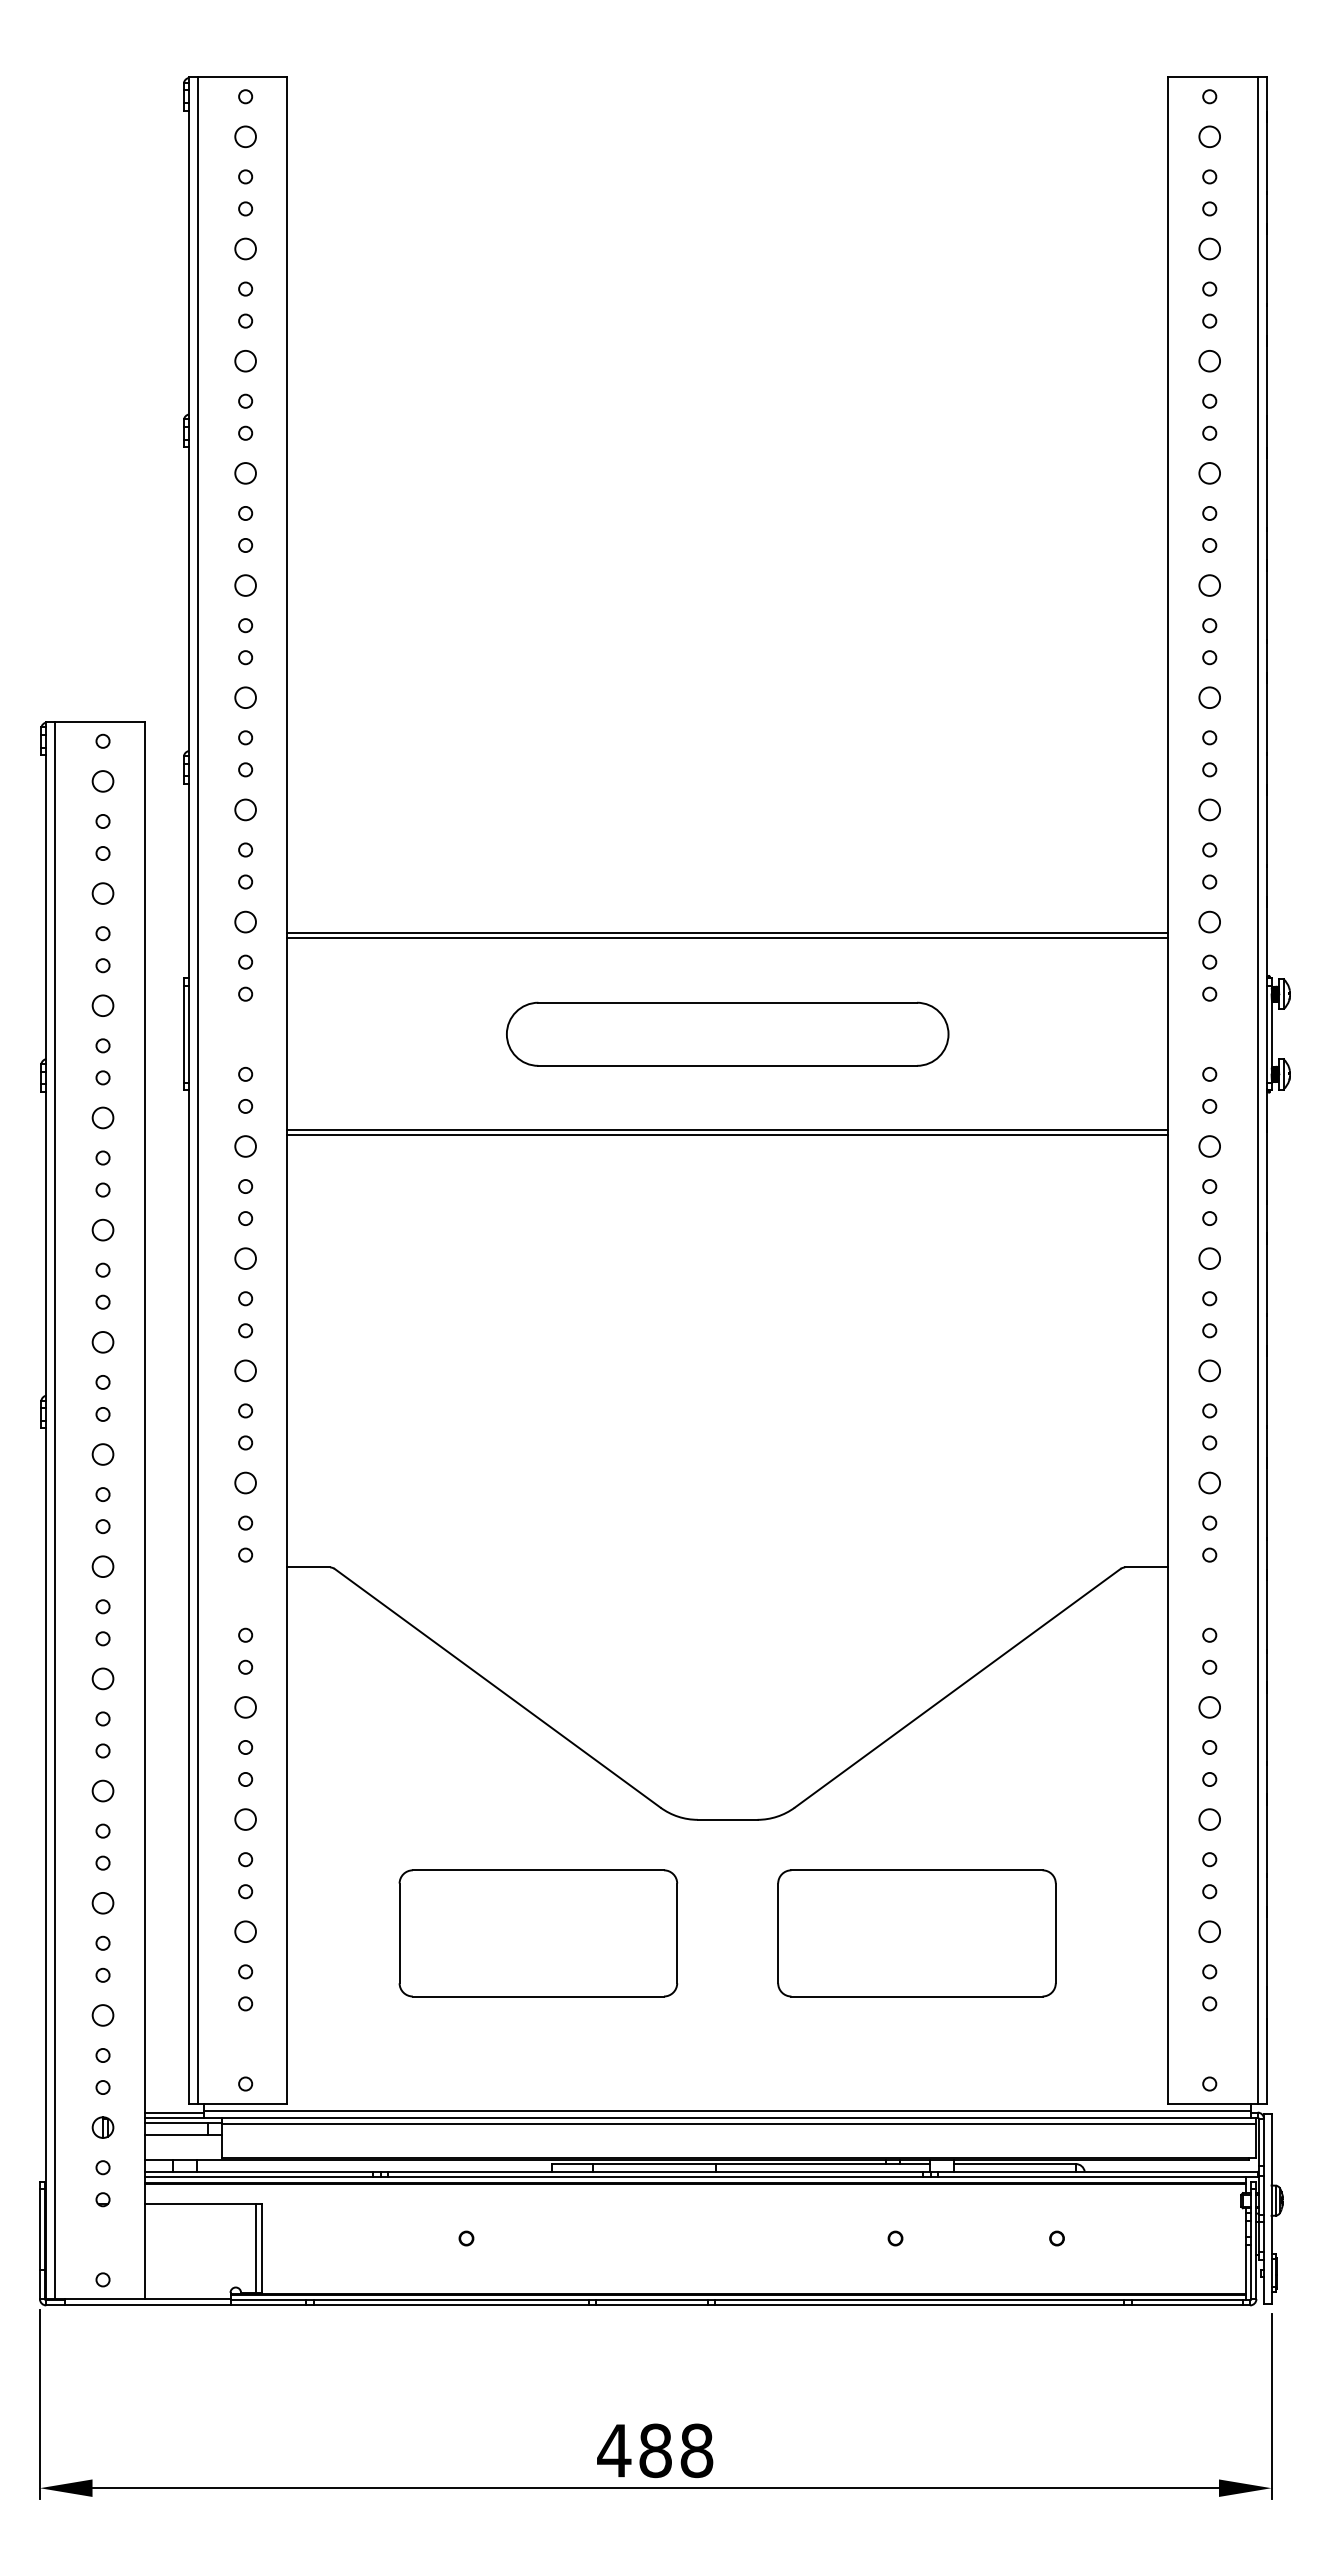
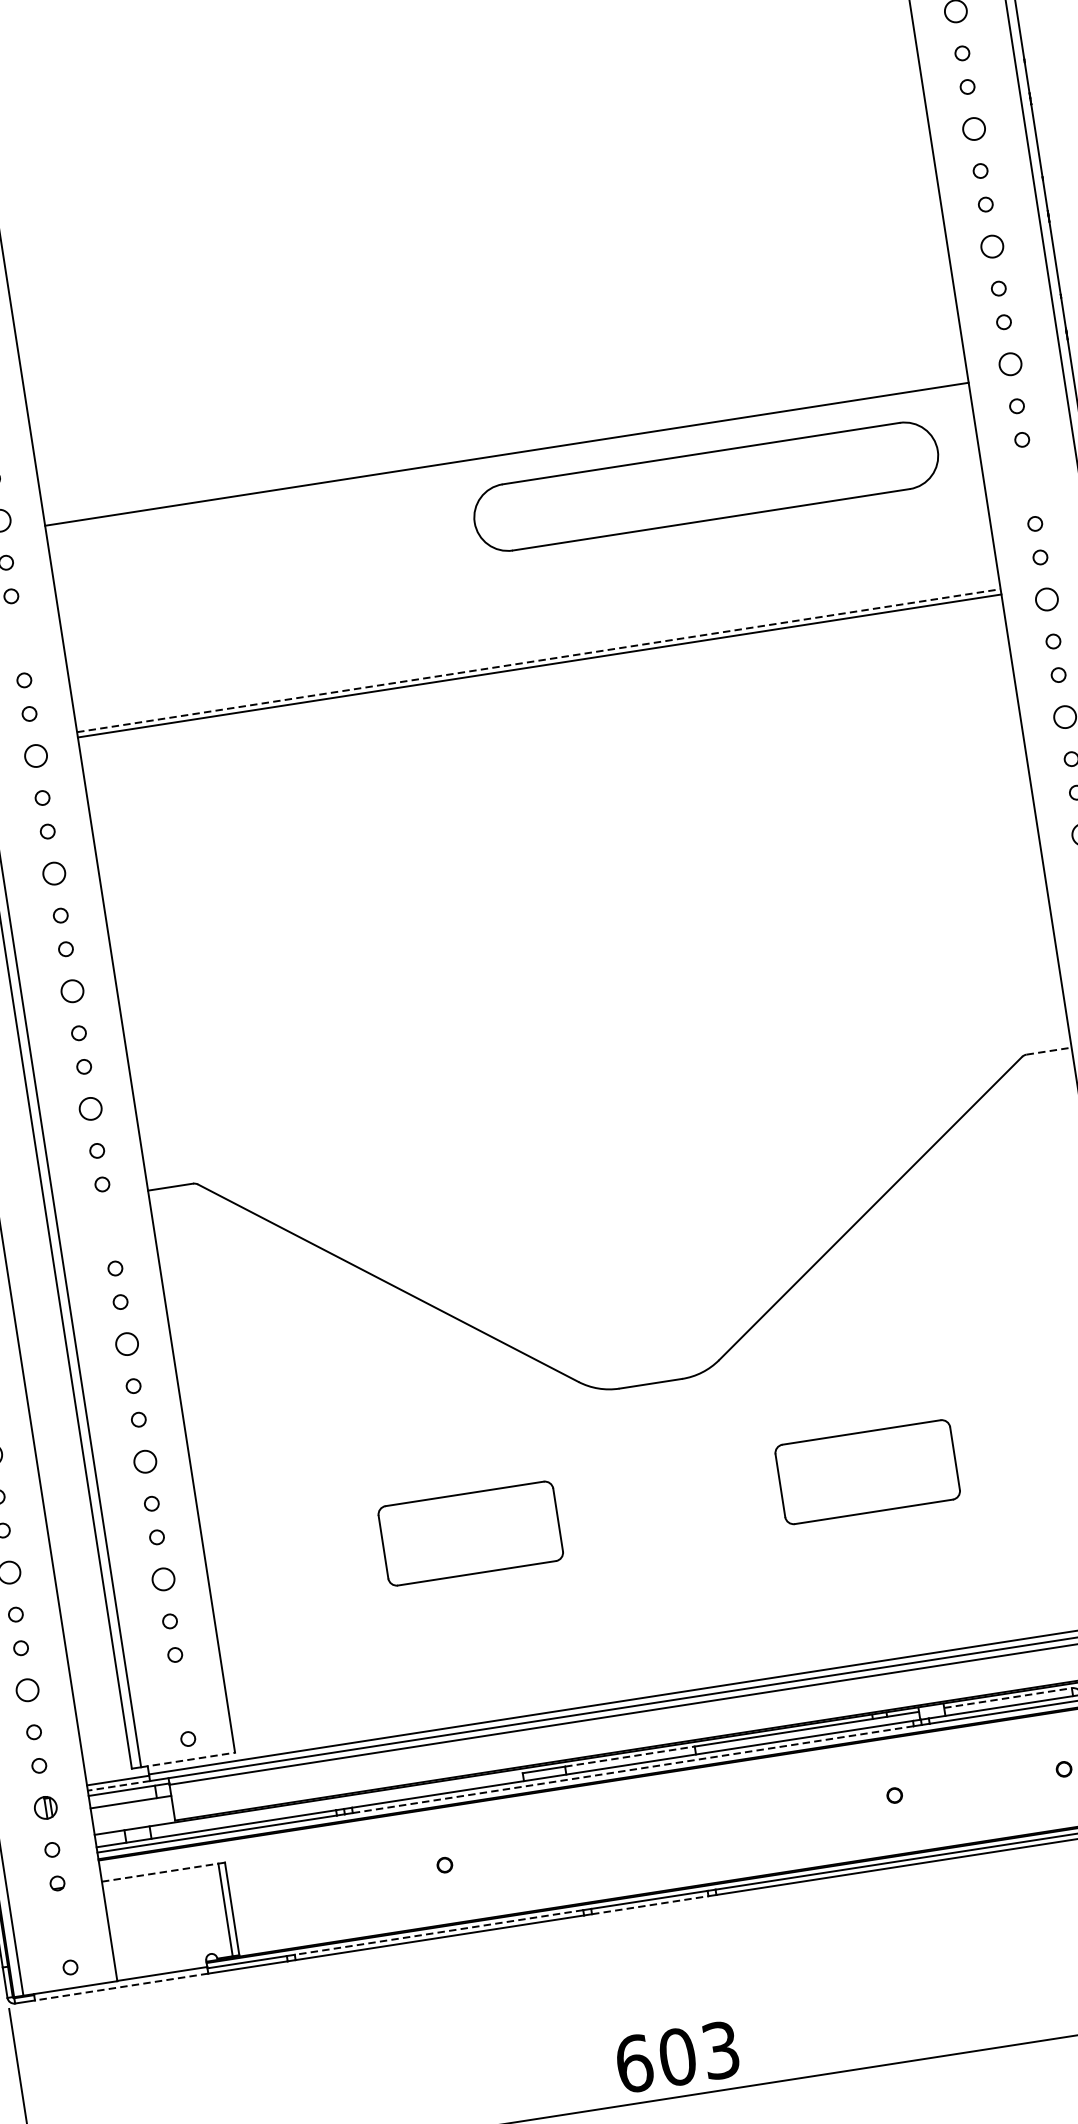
line: (727, 938) -> (507, 459), removed
part: (727, 1033) -> (705, 485), moved
line: (728, 1130) -> (539, 660), solid -> dashed
line: (1147, 1567) -> (1050, 1051), solid -> dashed
part: (538, 1933) -> (470, 1533), size x0.6
part: (916, 1933) -> (867, 1472), size x0.6
line: (242, 2103) -> (188, 1759), solid -> dashed
line: (174, 2117) -> (119, 1785), solid -> dashed
line: (654, 2164) -> (630, 1757), solid -> dashed
line: (1015, 2164) -> (1008, 1698), solid -> dashed
line: (655, 2176) -> (633, 1769), solid -> dashed
line: (200, 2204) -> (160, 1872), solid -> dashed
line: (451, 2300) -> (439, 1932), solid -> dashed
line: (147, 2305) -> (121, 1987), solid -> dashed
line: (651, 2305) -> (649, 1905), solid -> dashed
text: (655, 2450) -> (677, 2056), 488 -> 603

